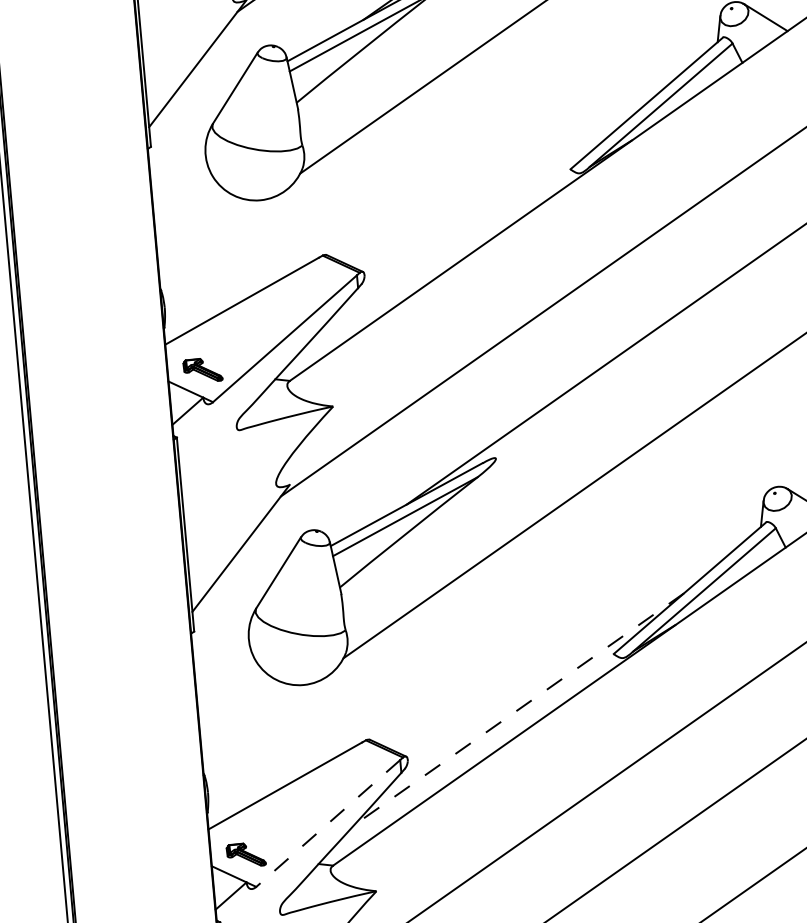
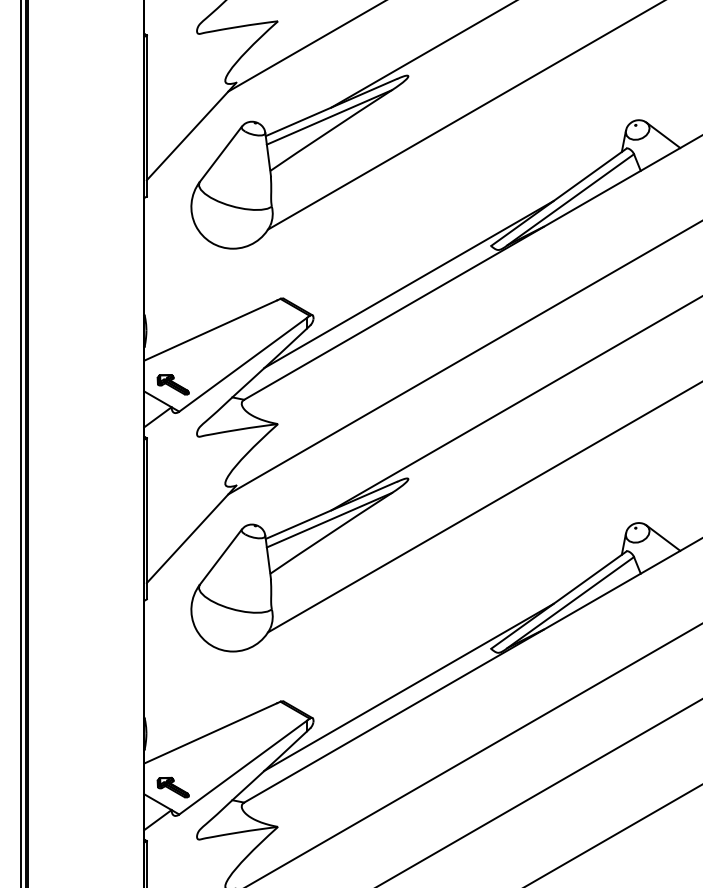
line: (475, 224) -> (408, 284), added
line: (518, 709) -> (408, 687), dashed -> solid
line: (327, 823) -> (242, 767), dashed -> solid

